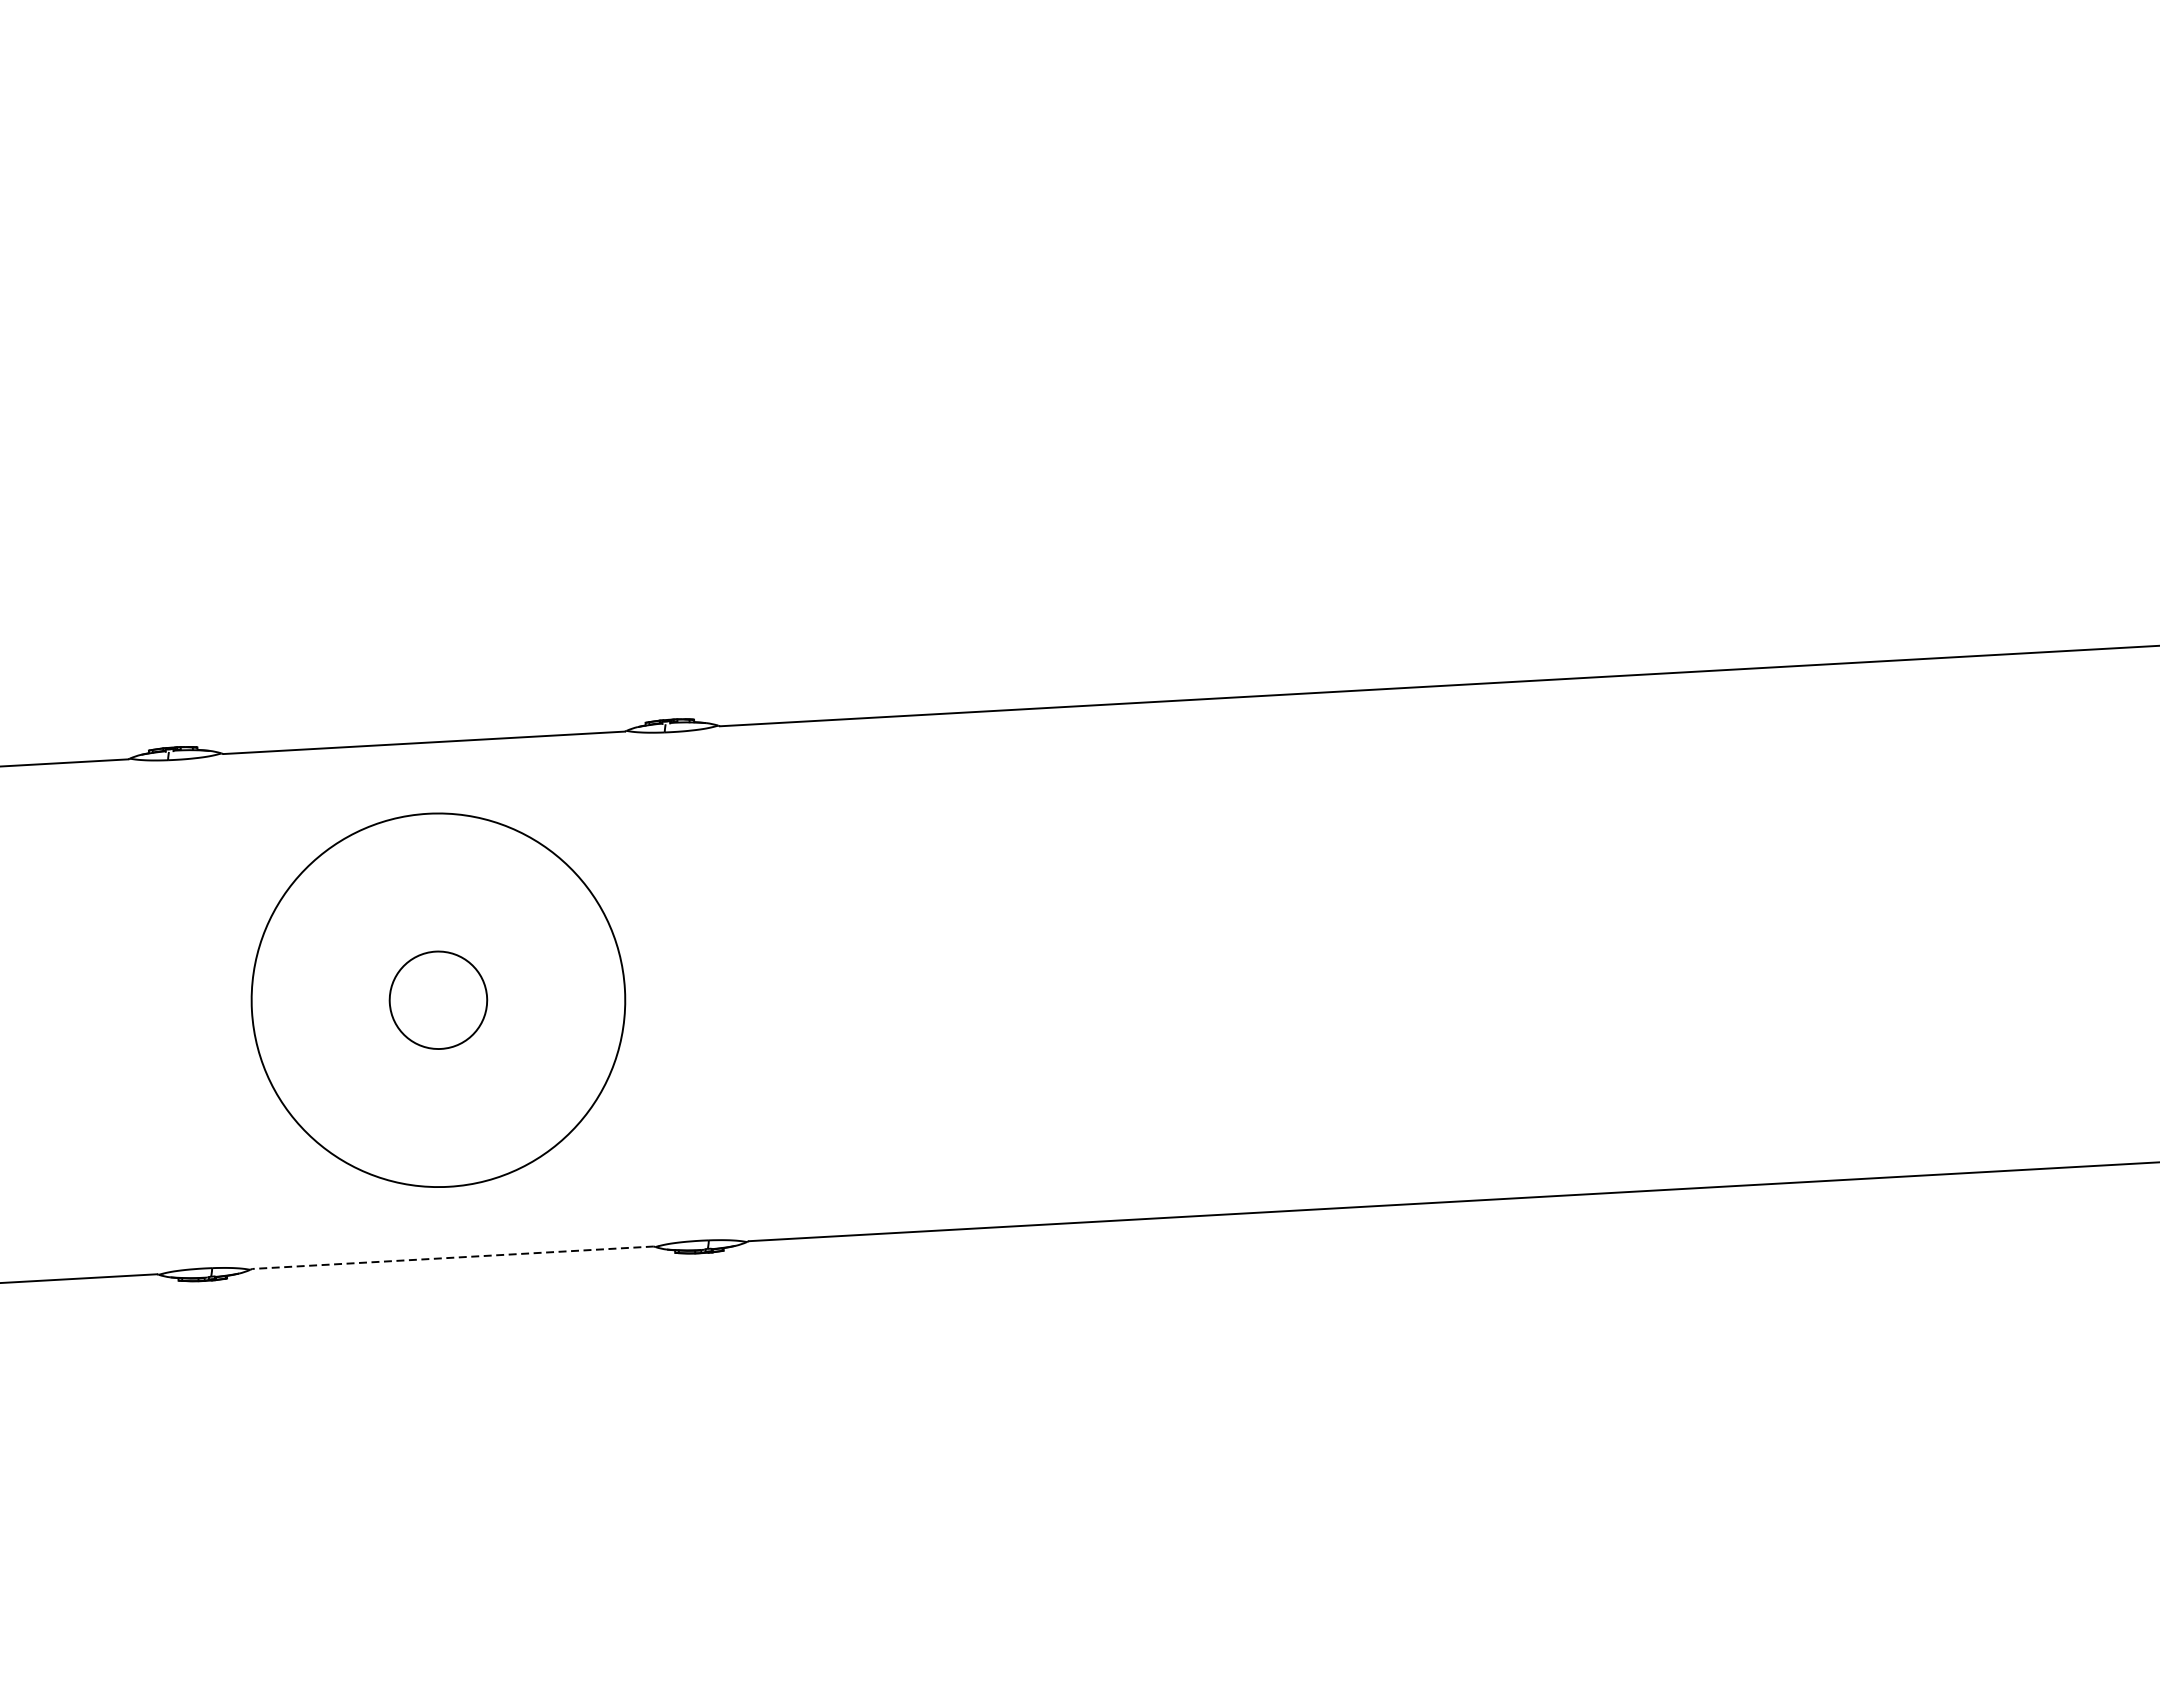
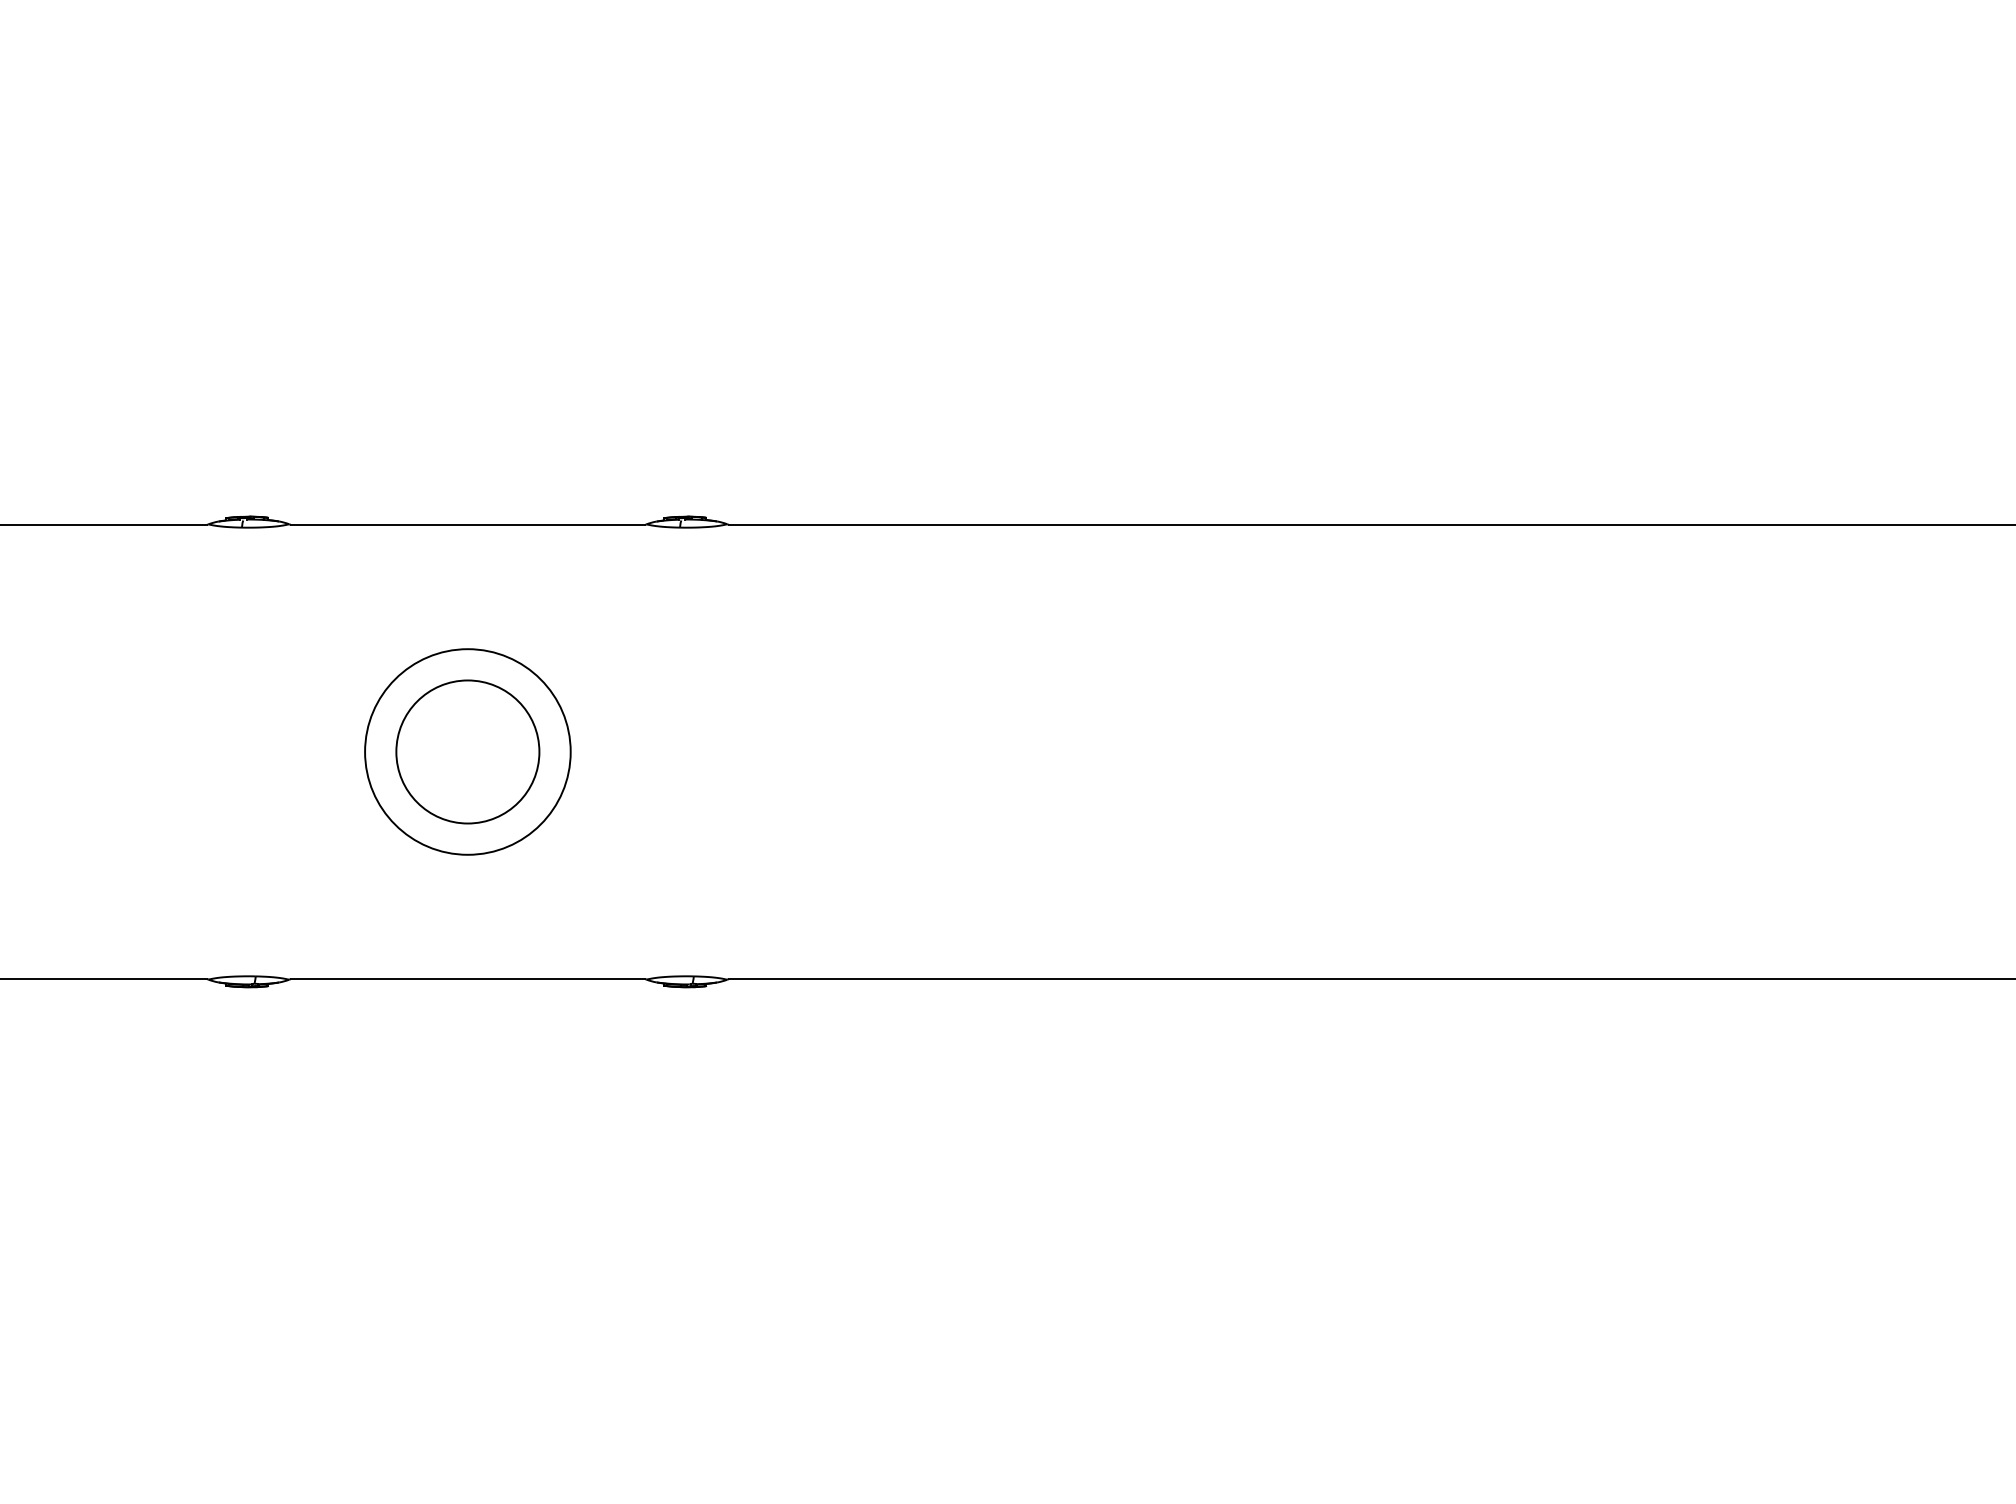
circle: (437, 999) -> (467, 751), size x0.62
circle: (437, 999) -> (467, 751), size x1.67
line: (452, 1258) -> (467, 979), dashed -> solid

